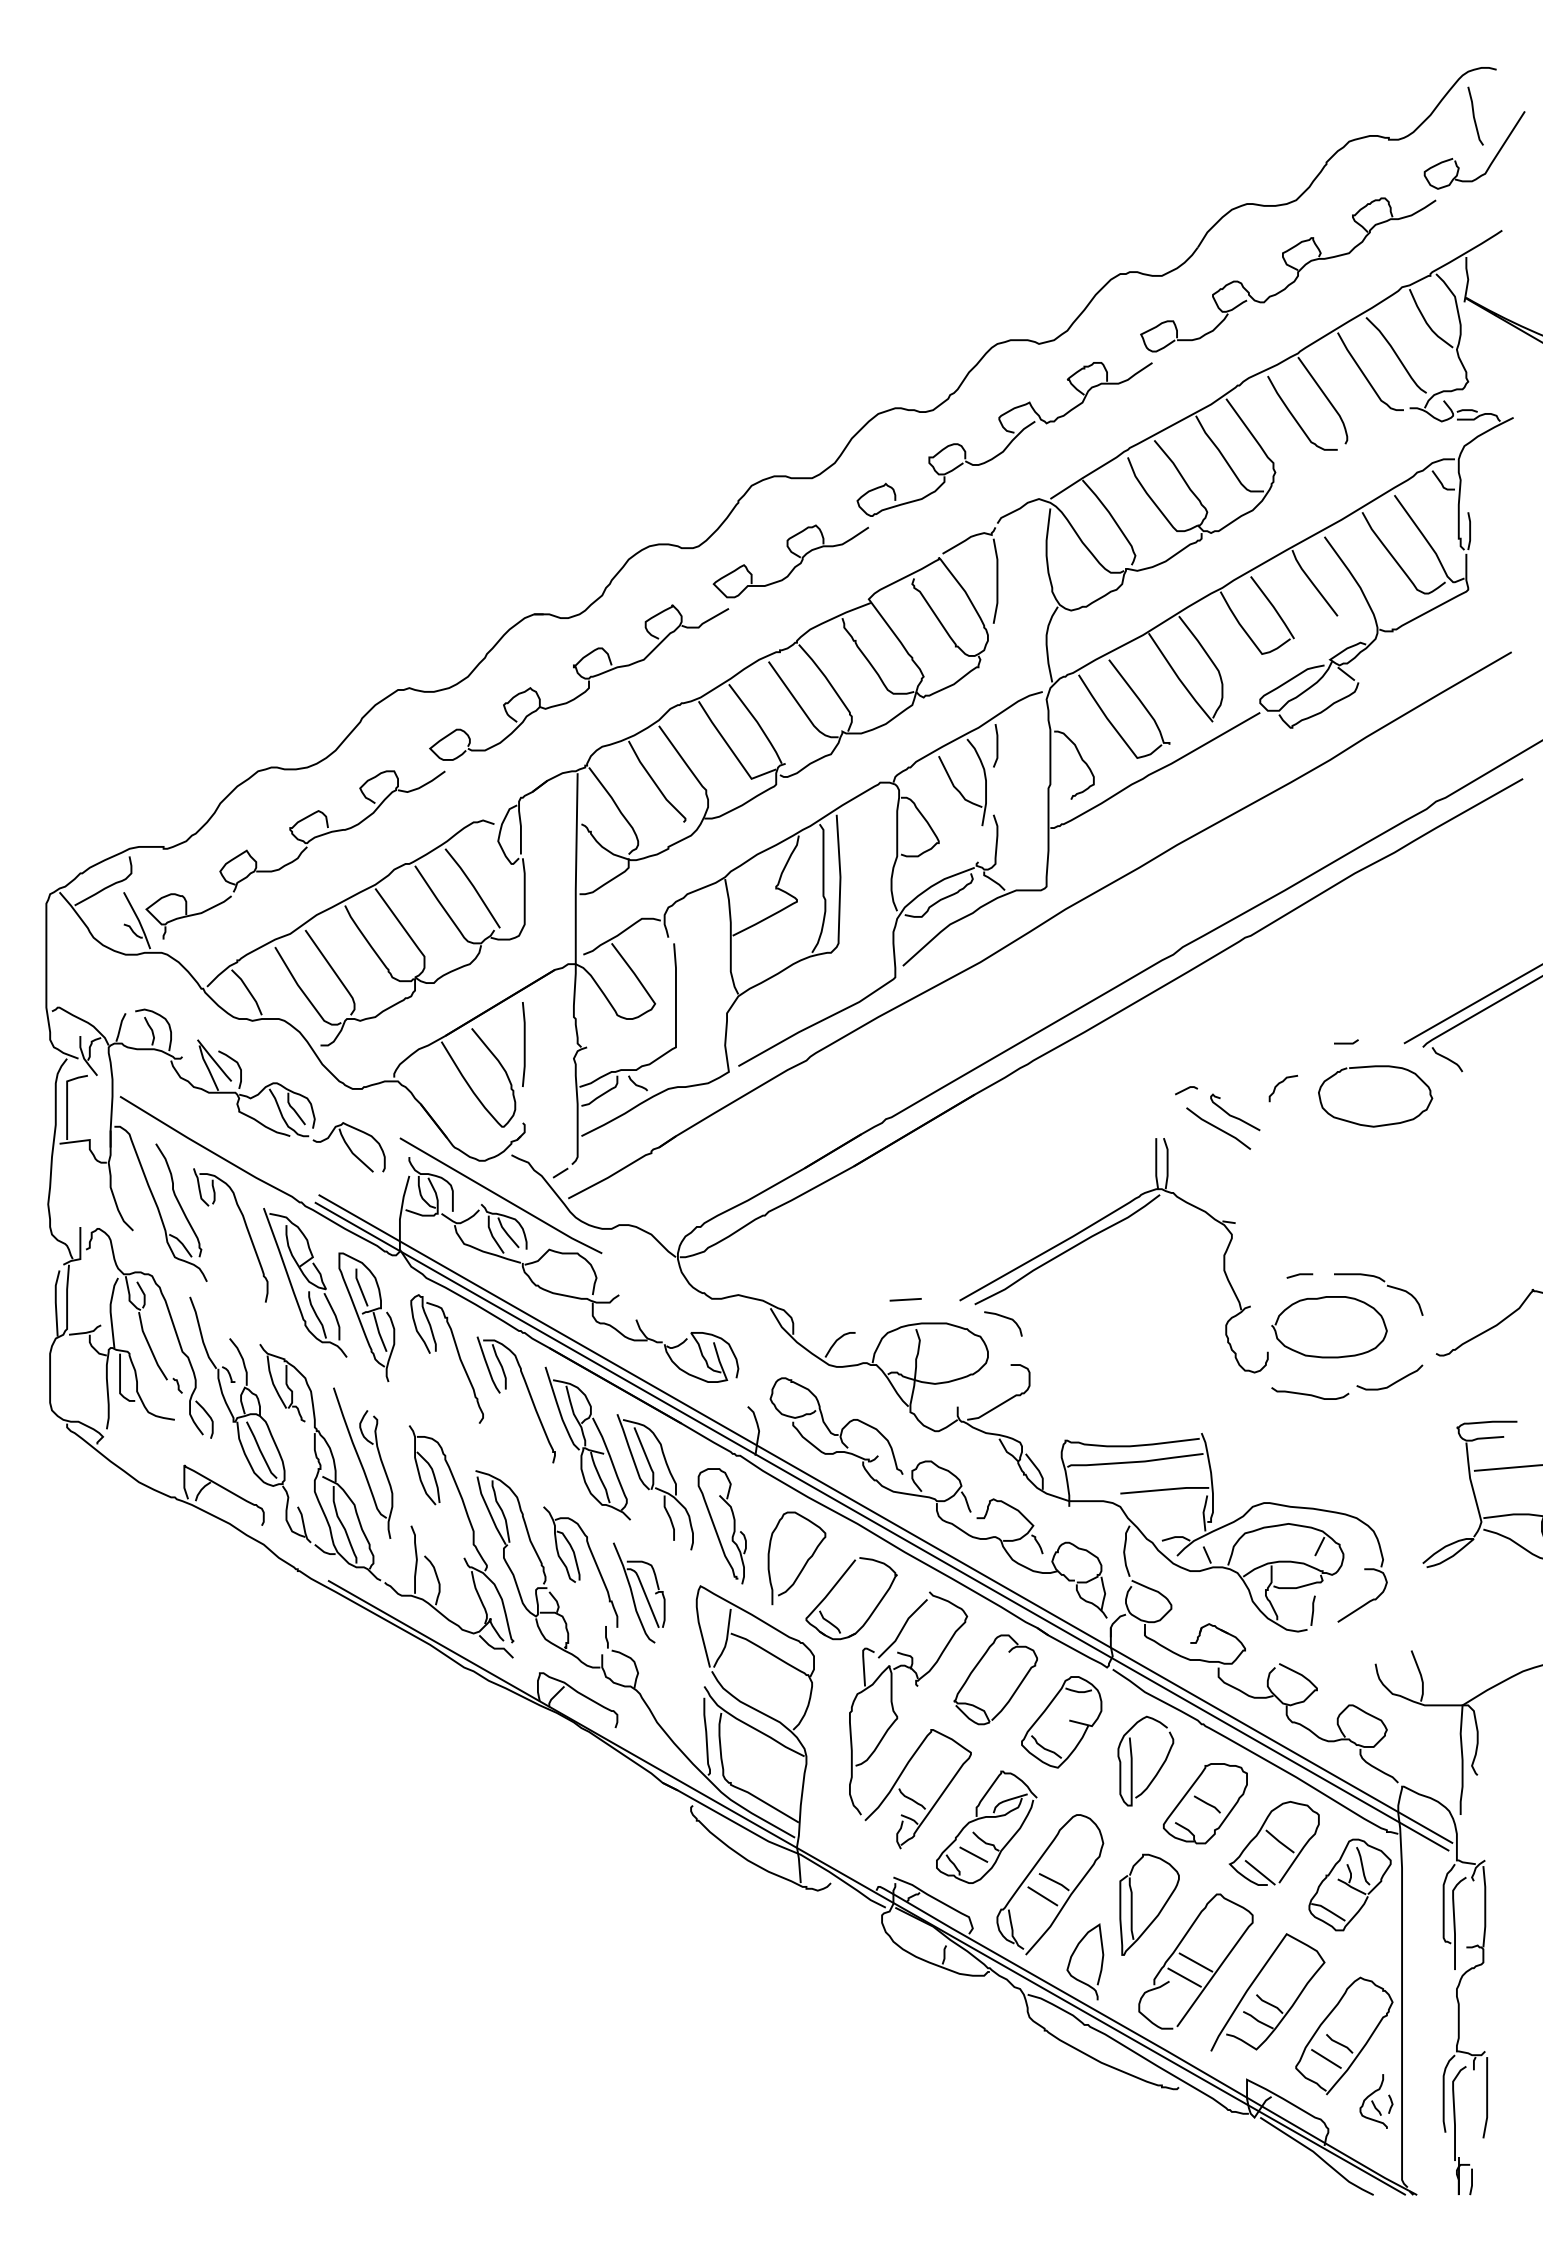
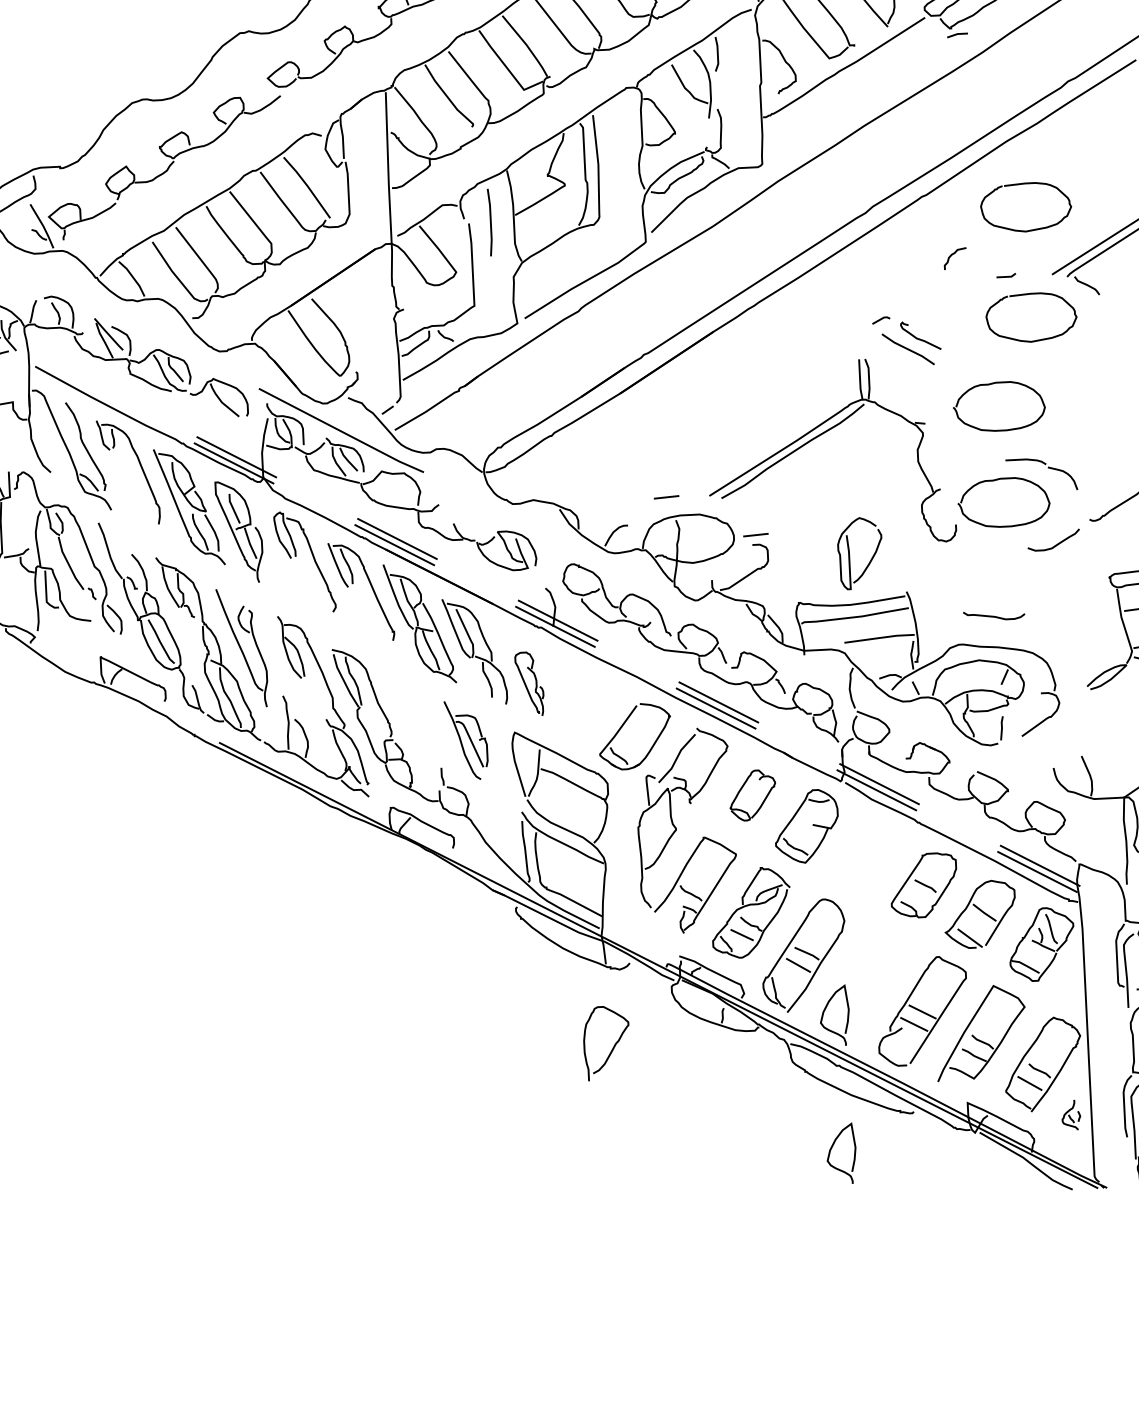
curve: (1380, 985) -> (1031, 229), added
line: (523, 1044) -> (489, 222), moved
curve: (1281, 1083) -> (953, 254), moved
curve: (1329, 1235) -> (1000, 429), added
line: (1299, 1275) -> (957, 35), moved
curve: (1005, 1318) -> (746, 508), removed
line: (1015, 1352) -> (755, 534), added
curve: (1310, 1394) -> (994, 616), moved
line: (886, 1519) -> (659, 672), solid -> dashed
part: (721, 1526) -> (529, 684), size x0.7
line: (882, 1526) -> (656, 678), solid -> dashed
curve: (805, 1562) -> (613, 1046), moved
part: (580, 1566) -> (418, 721), removed
part: (995, 1679) -> (752, 795), size x0.7
part: (1132, 1760) -> (849, 553), moved
part: (1149, 1904) -> (883, 967), removed
part: (1376, 2101) -> (1071, 1115), size x0.7
curve: (1074, 2127) -> (832, 1147), added

